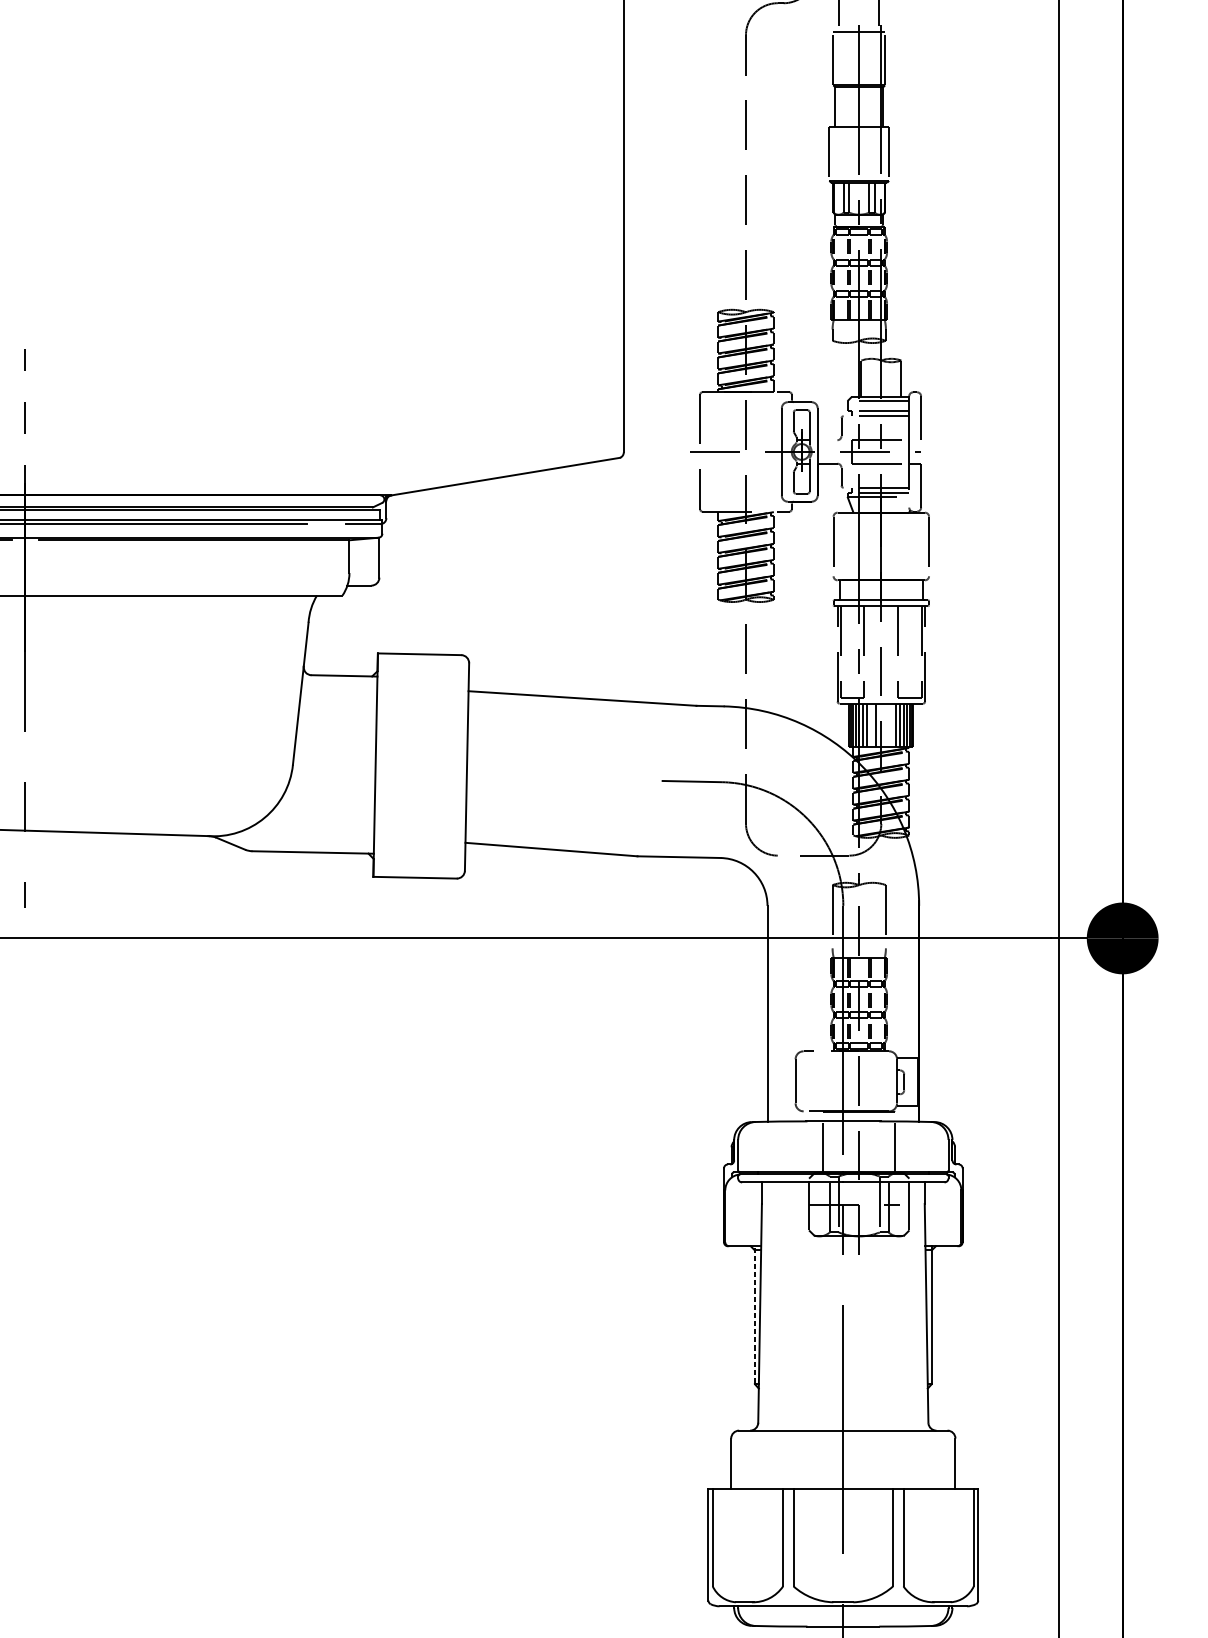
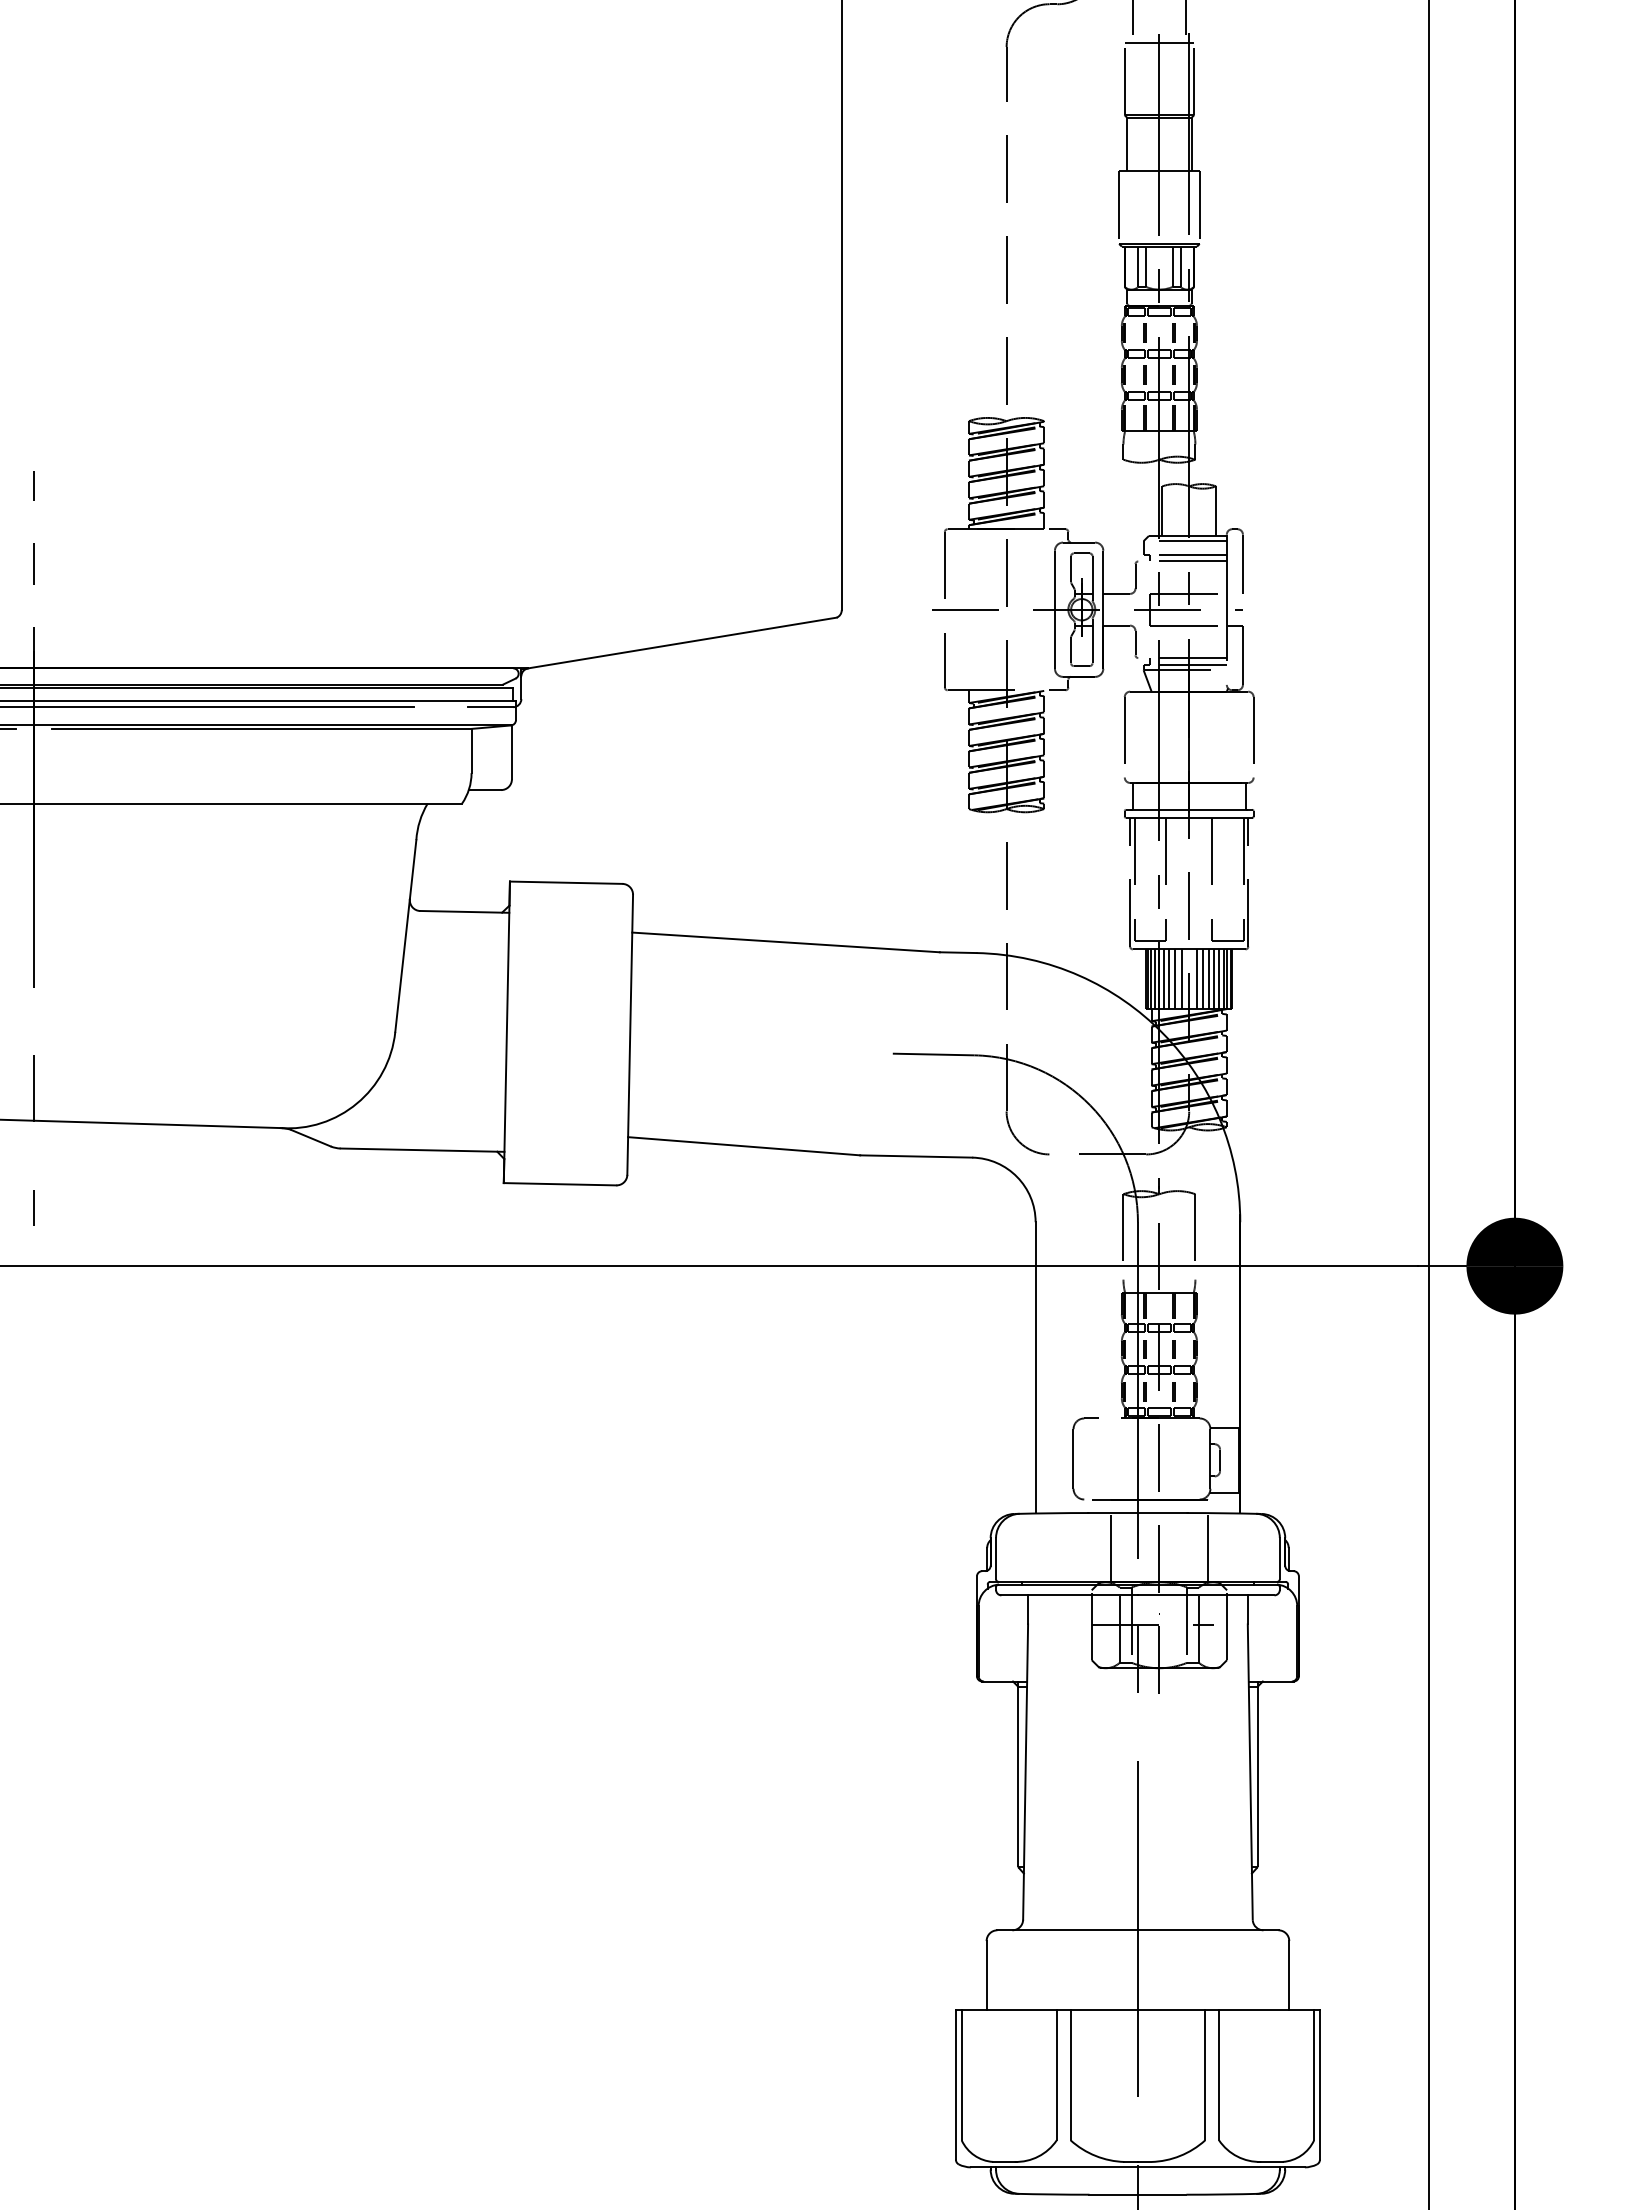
line: (827, 439) -> (1116, 593), added
line: (871, 725) -> (1175, 978), added
line: (886, 725) -> (1196, 978), added
line: (891, 725) -> (1203, 978), added
line: (754, 1314) -> (1018, 1773), dashed -> solid

